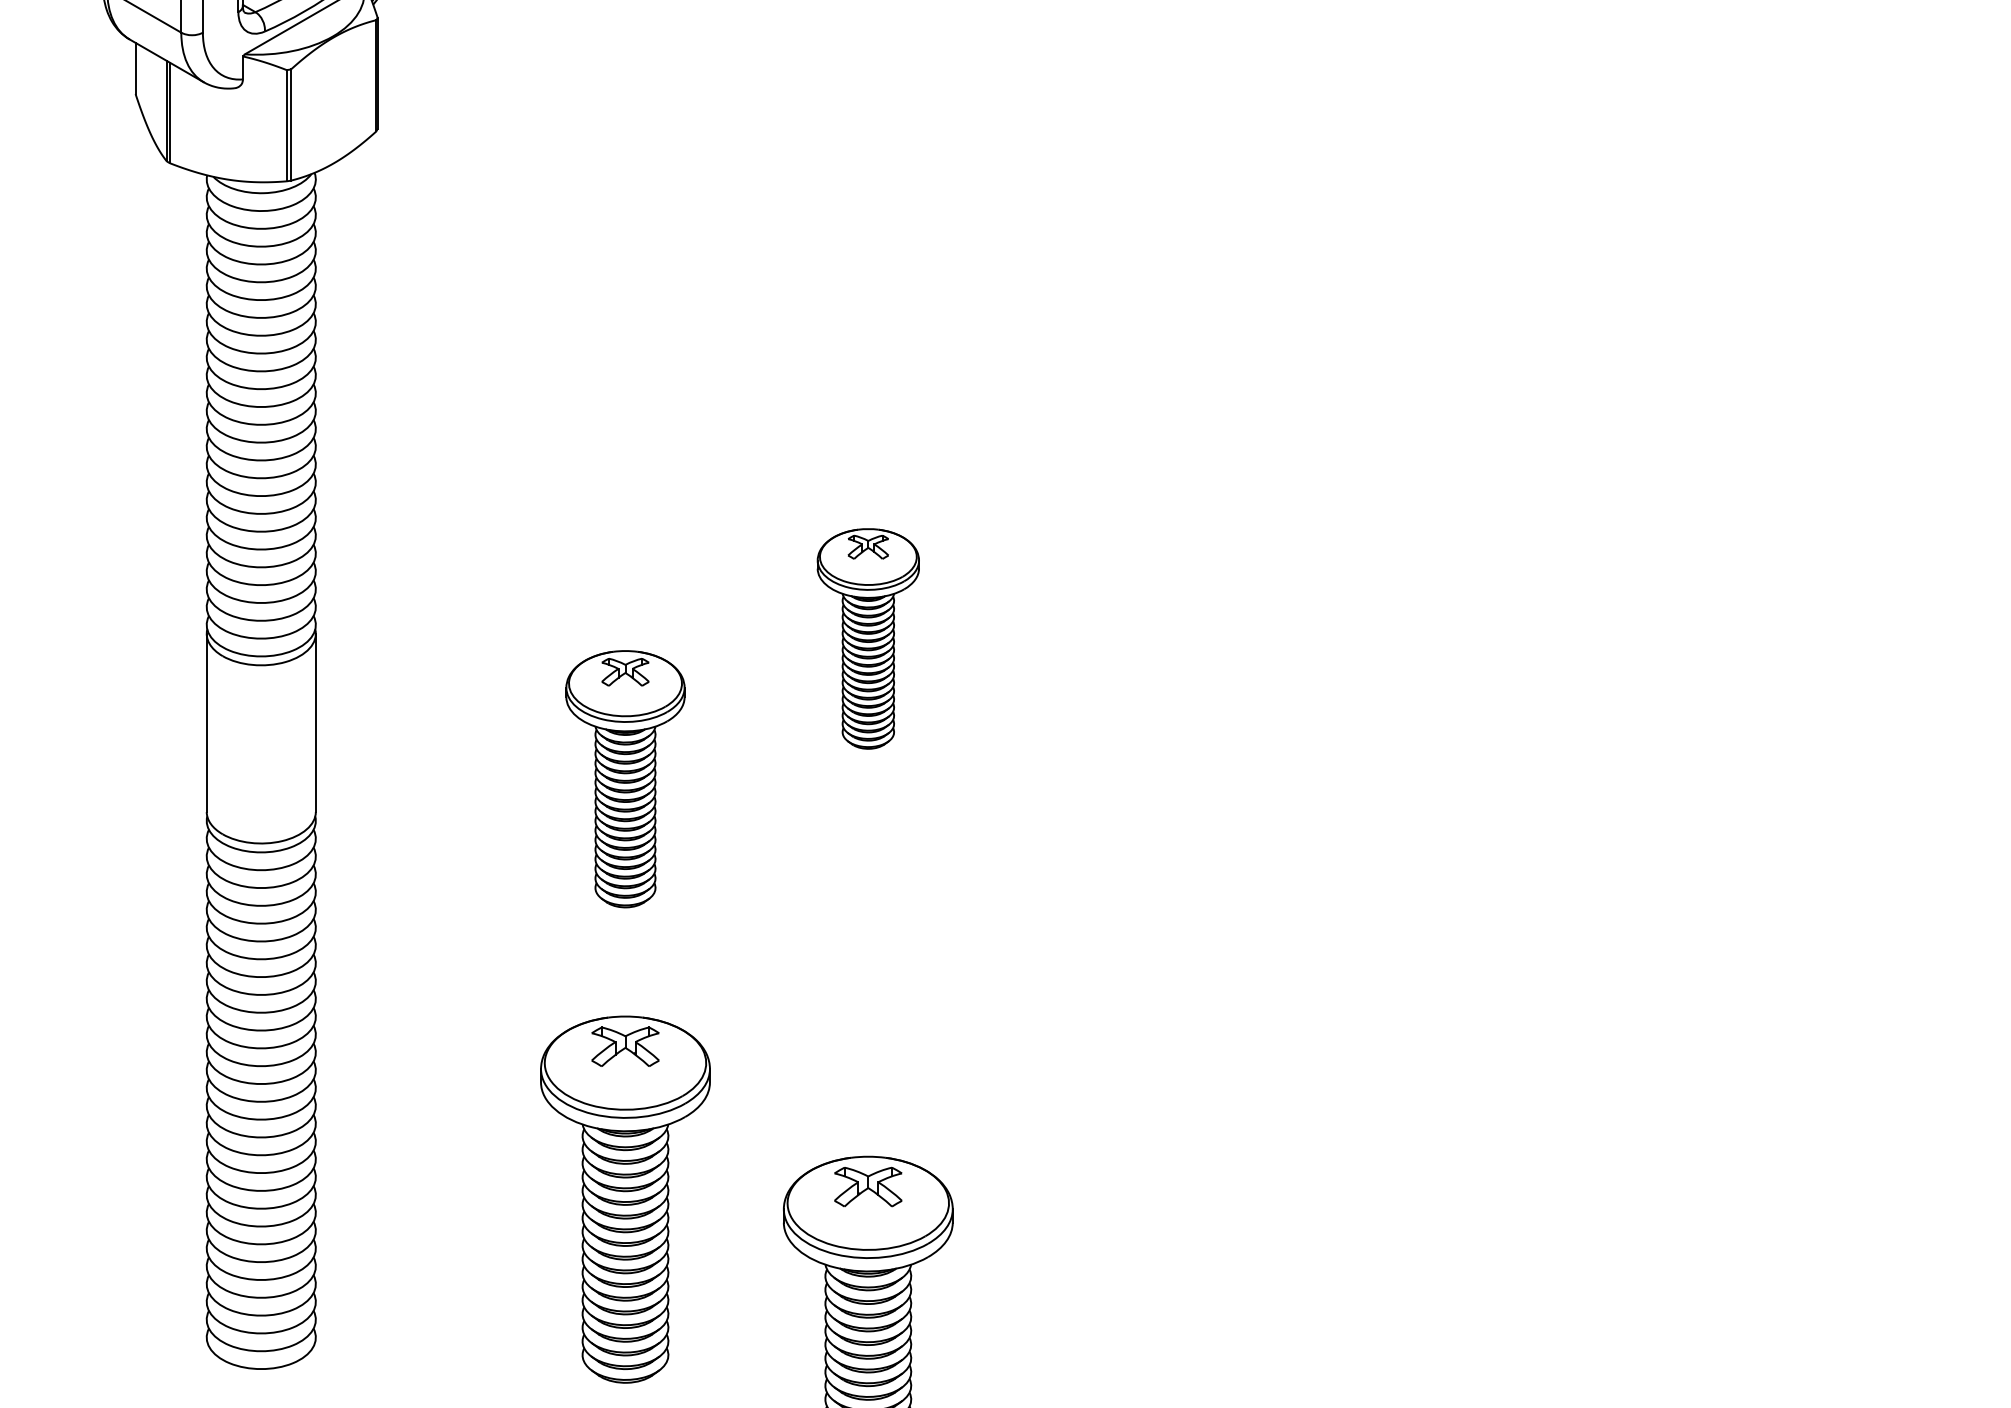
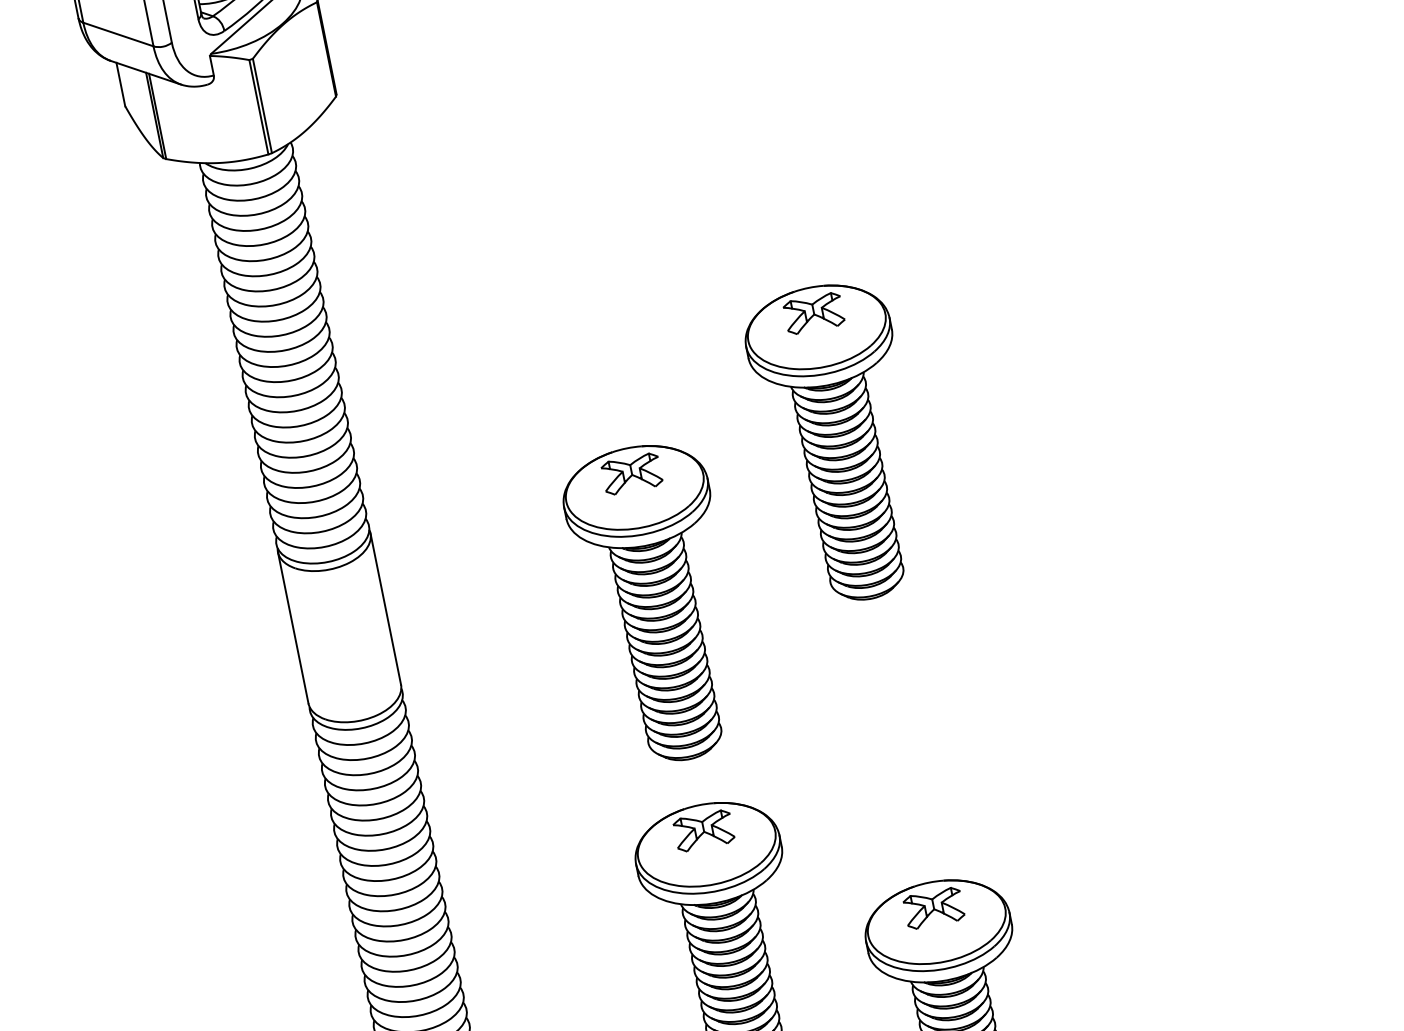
part: (868, 638) -> (840, 442), size x1.67
part: (625, 779) -> (658, 604), size x1.43

